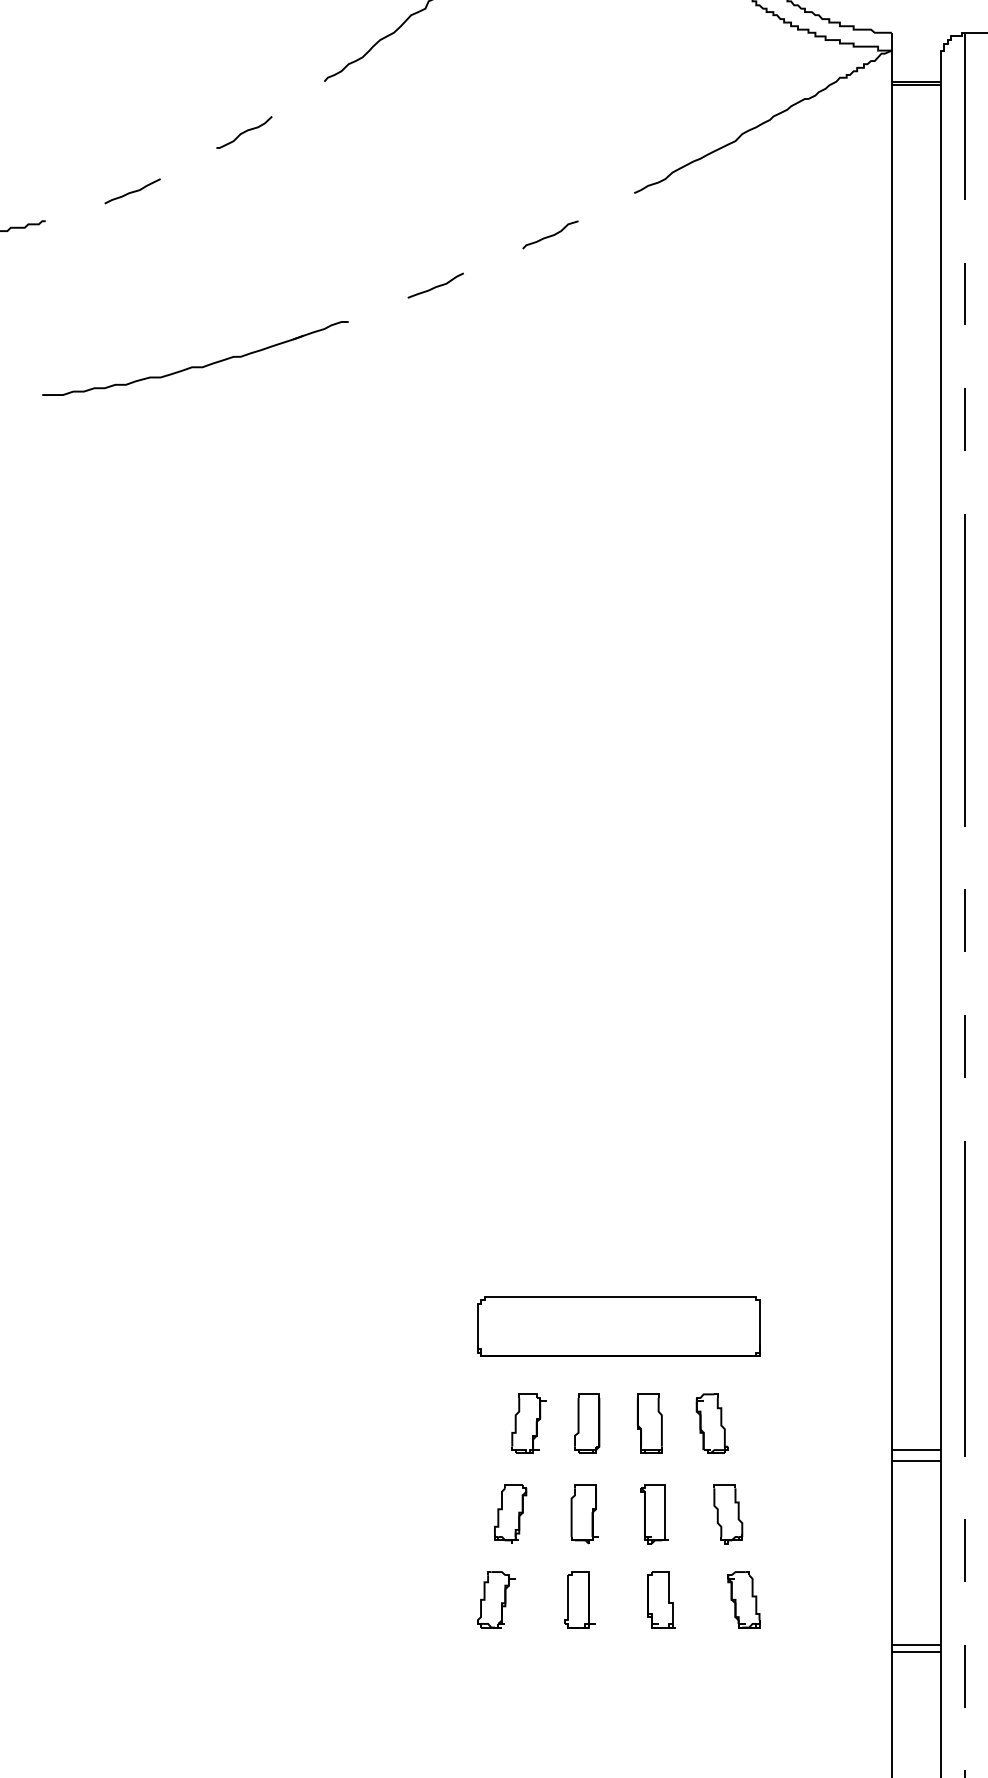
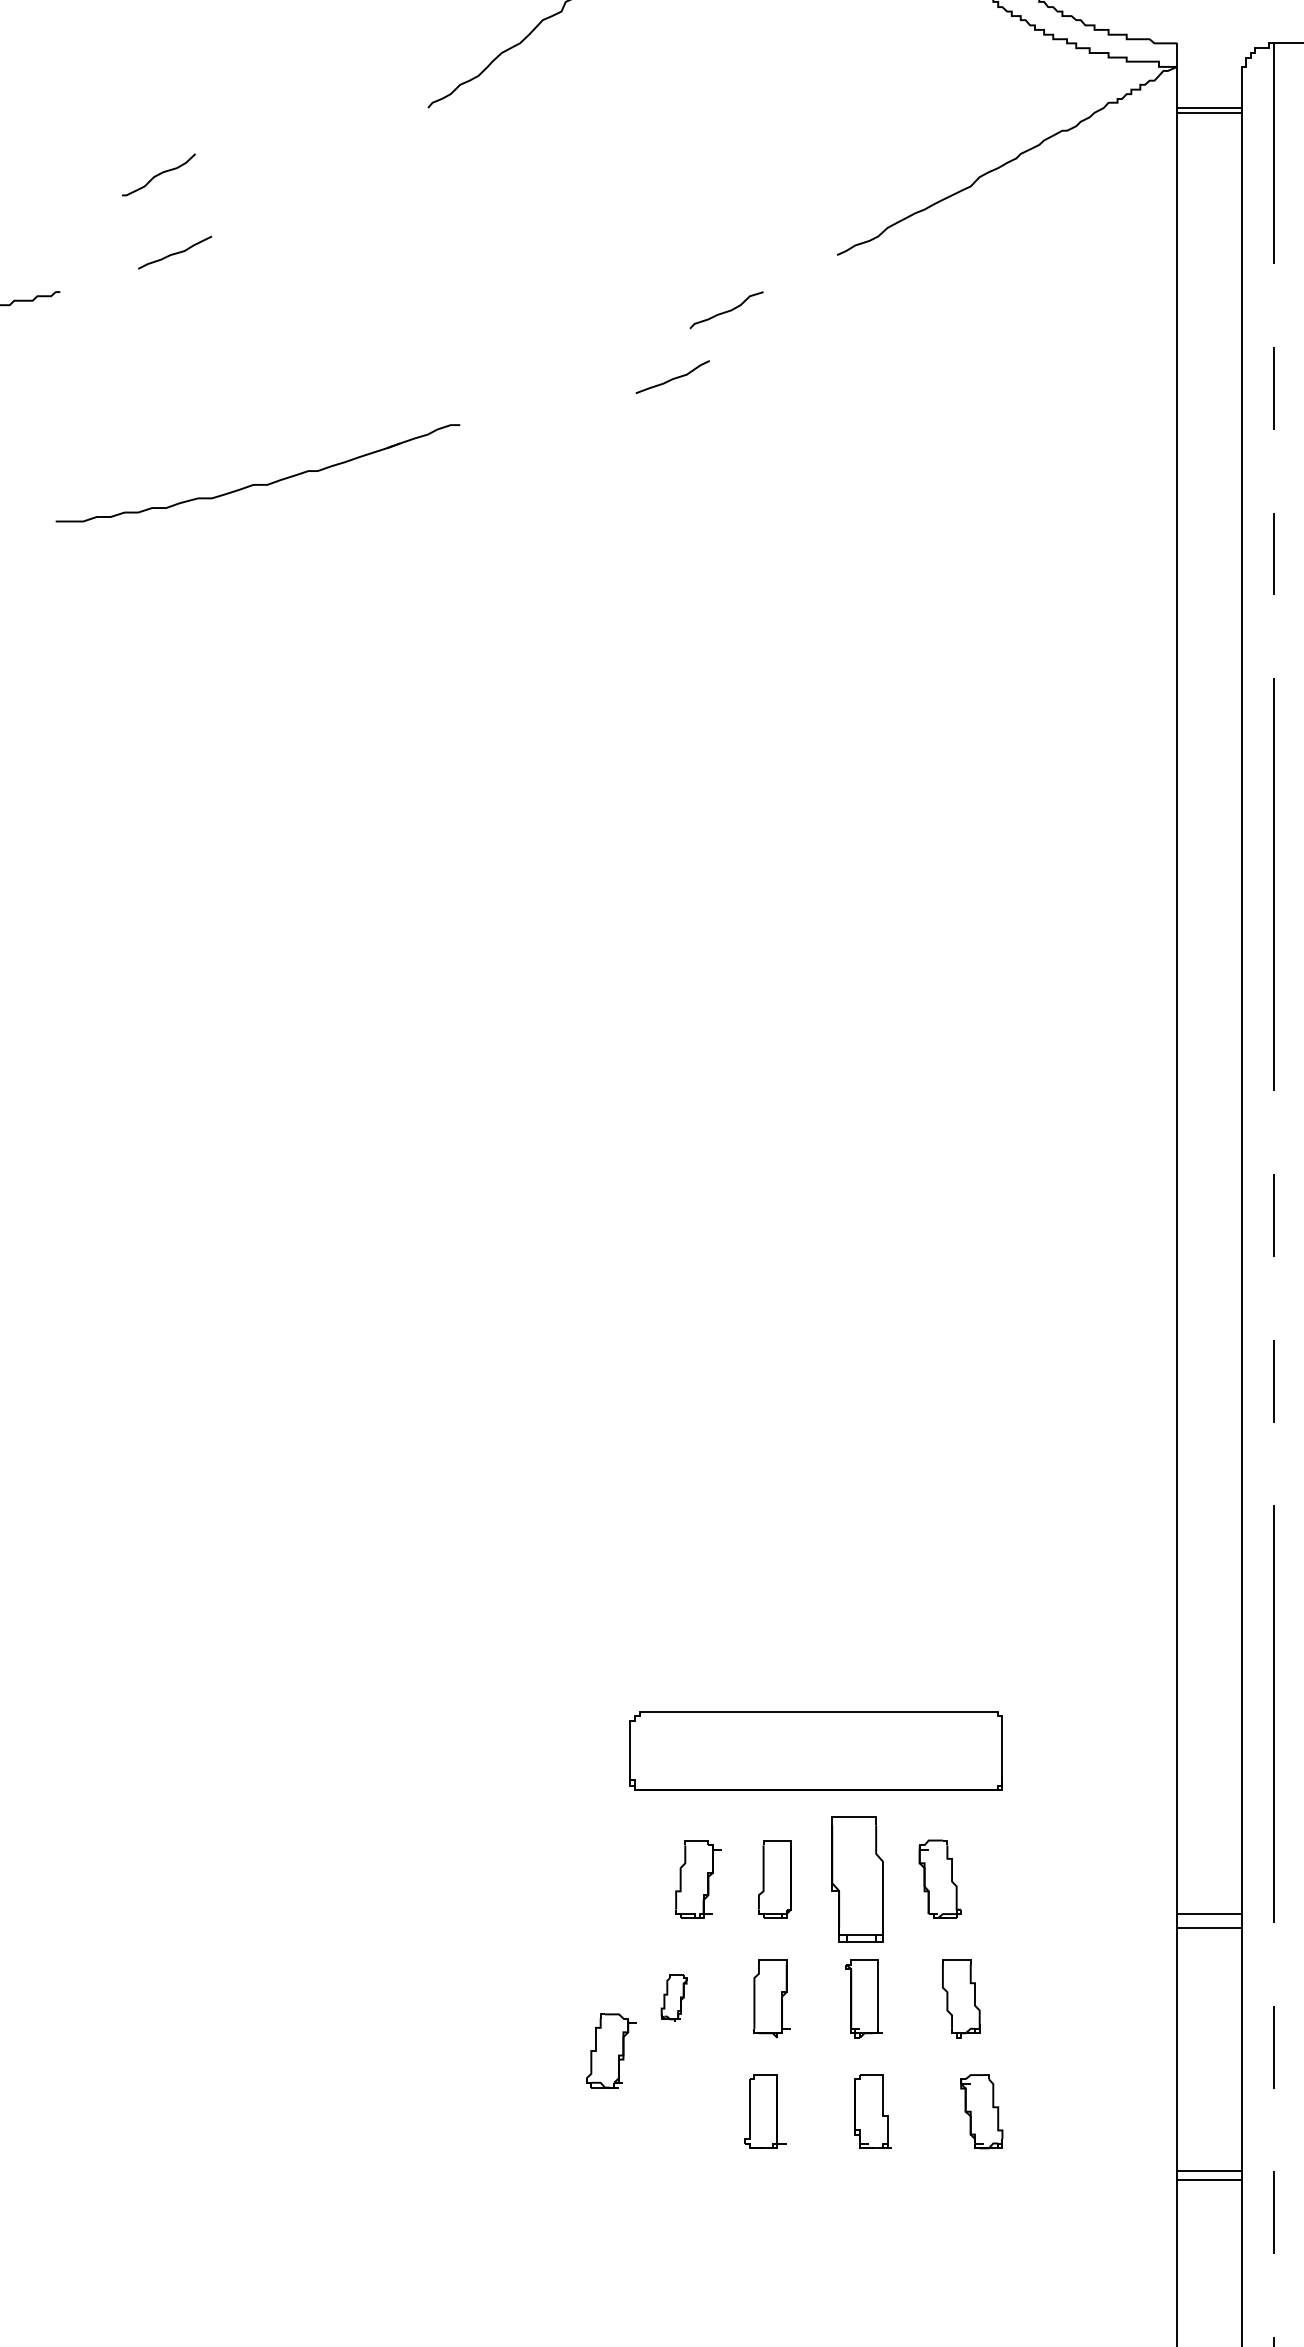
curve: (244, 132) -> (159, 174), moved
curve: (435, 286) -> (672, 378), moved
part: (649, 1423) -> (857, 1878), size x1.6
part: (510, 1513) -> (673, 1997), size x0.6
part: (496, 1599) -> (611, 2050), moved

